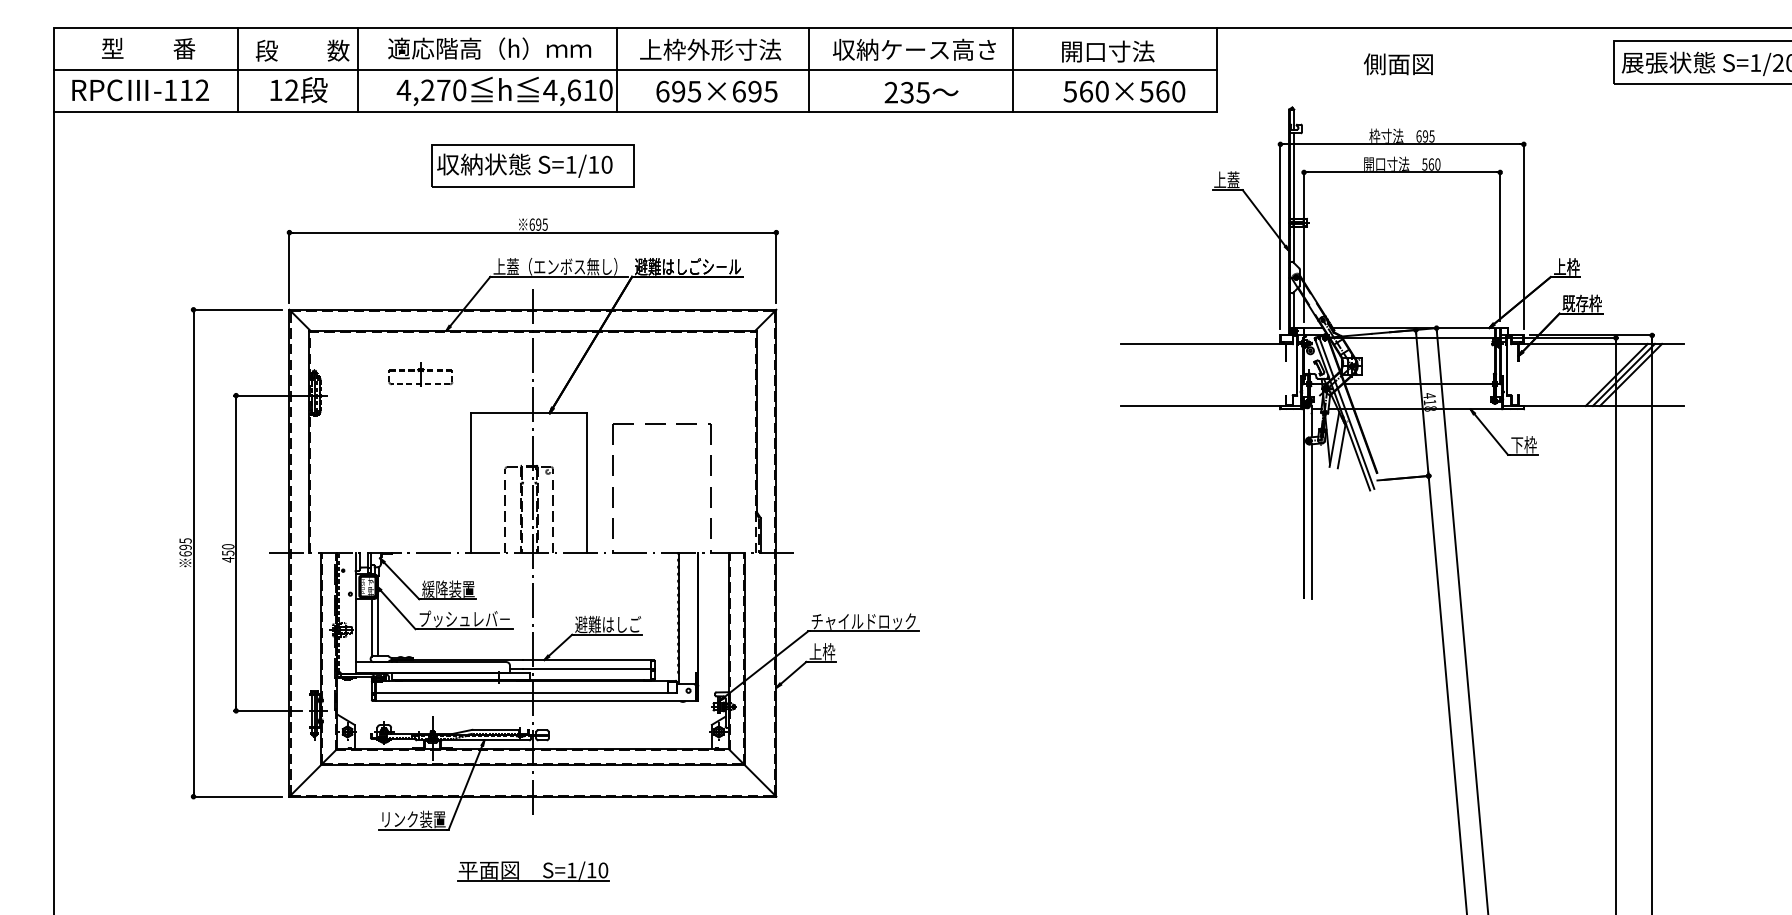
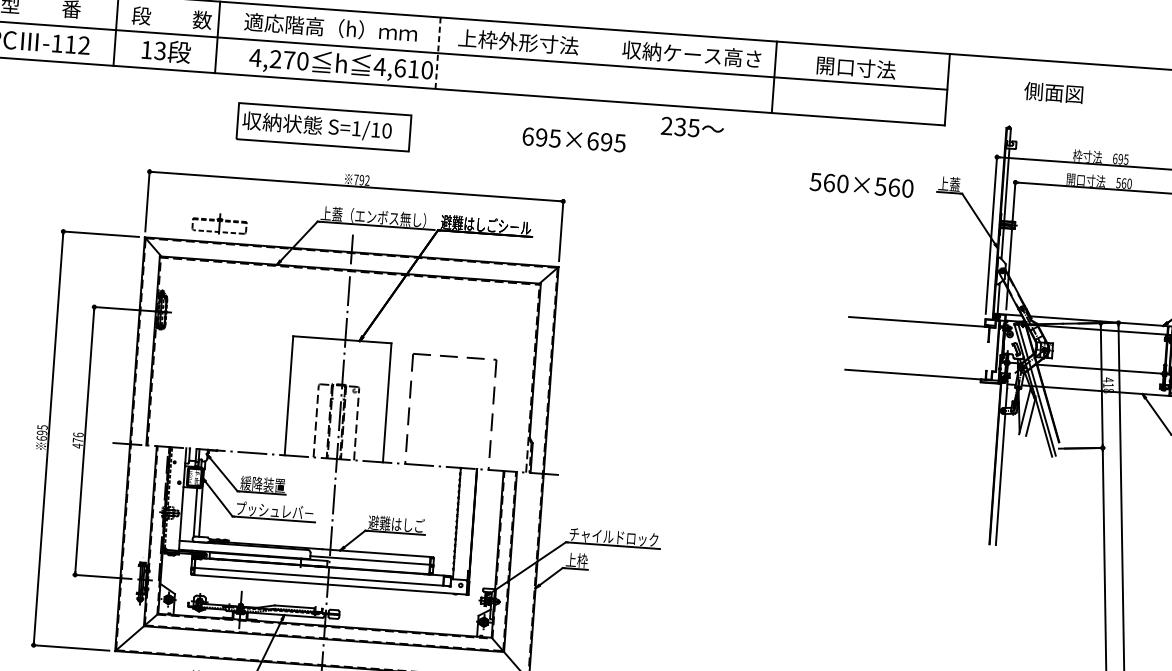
text: (1398, 64) -> (1053, 93), moved
line: (809, 69) -> (601, 64), removed
line: (617, 70) -> (438, 54), solid -> dashed
text: (291, 90) -> (159, 51), 12 -> 13
text: (716, 91) -> (573, 139), moved
text: (1124, 91) -> (861, 185), moved
text: (921, 92) -> (692, 127), moved
part: (532, 165) -> (323, 126), moved
text: (538, 224) -> (361, 180), 695 -> 792
part: (420, 374) -> (219, 223), moved
text: (228, 549) -> (78, 437), 450 -> 476

